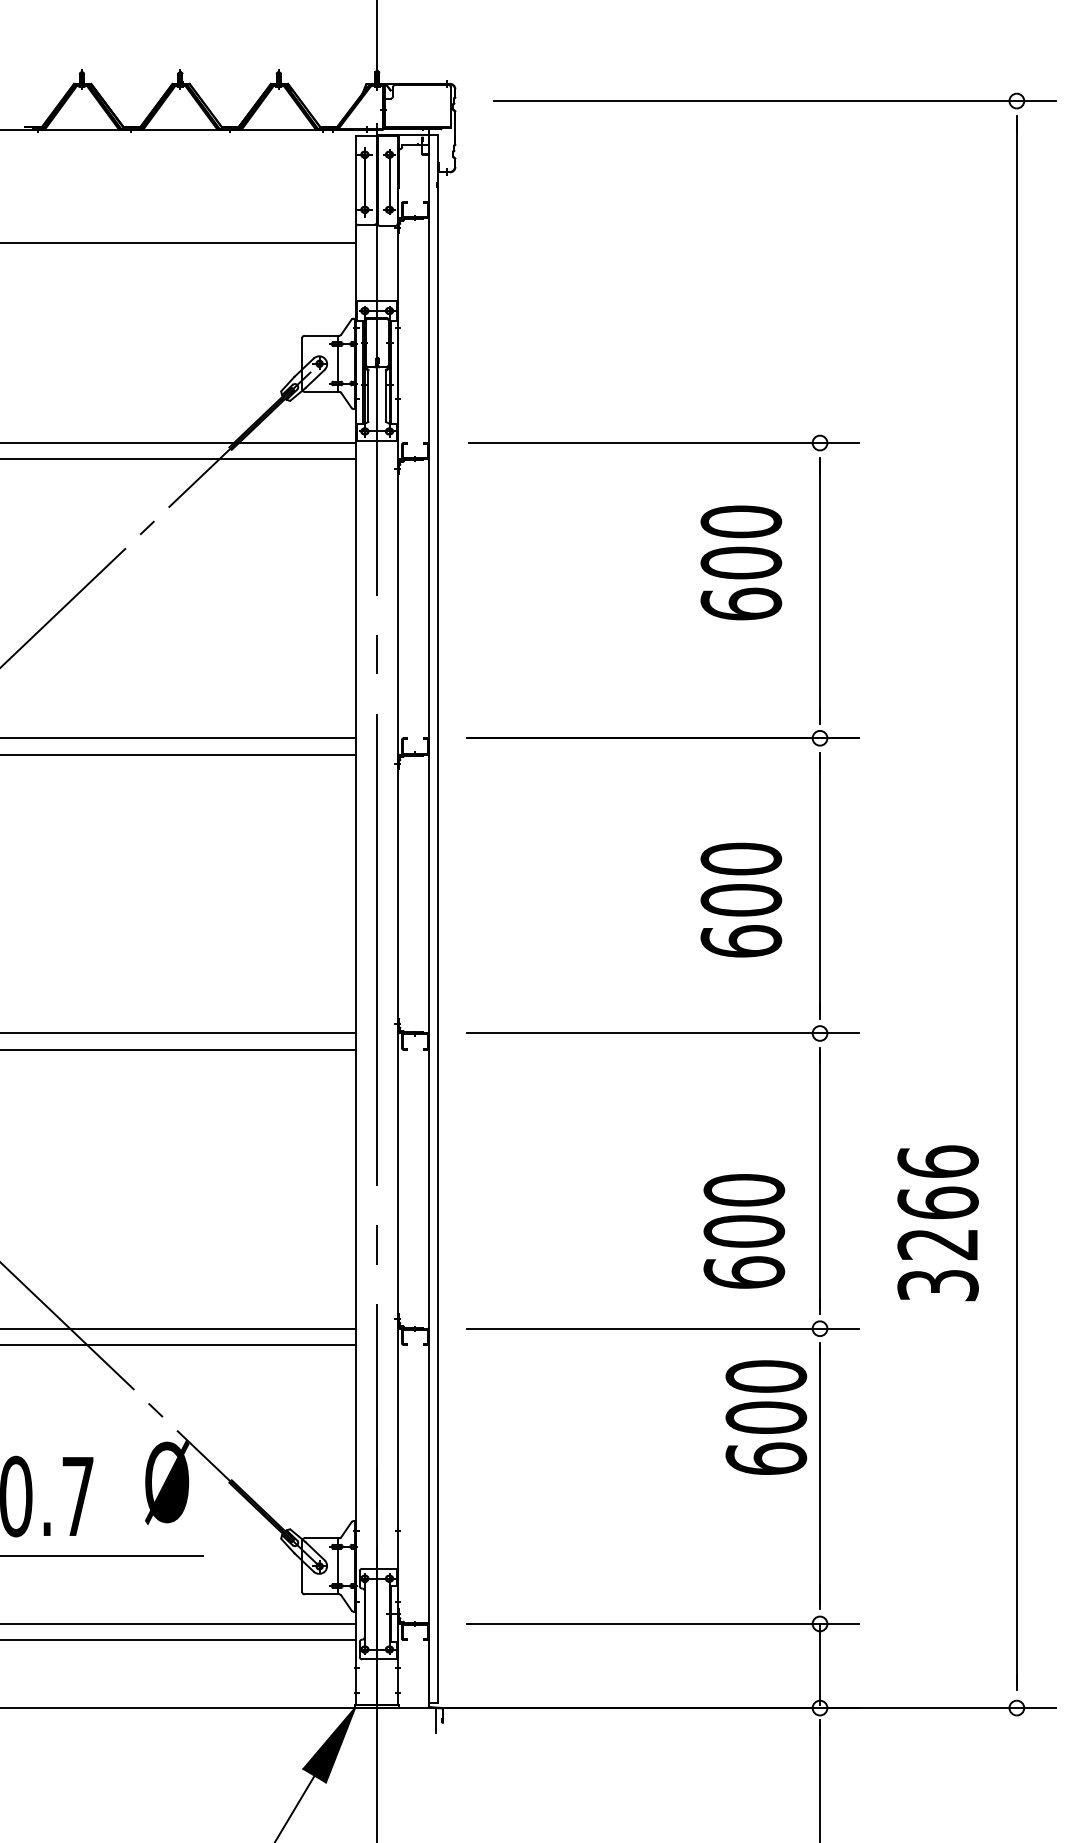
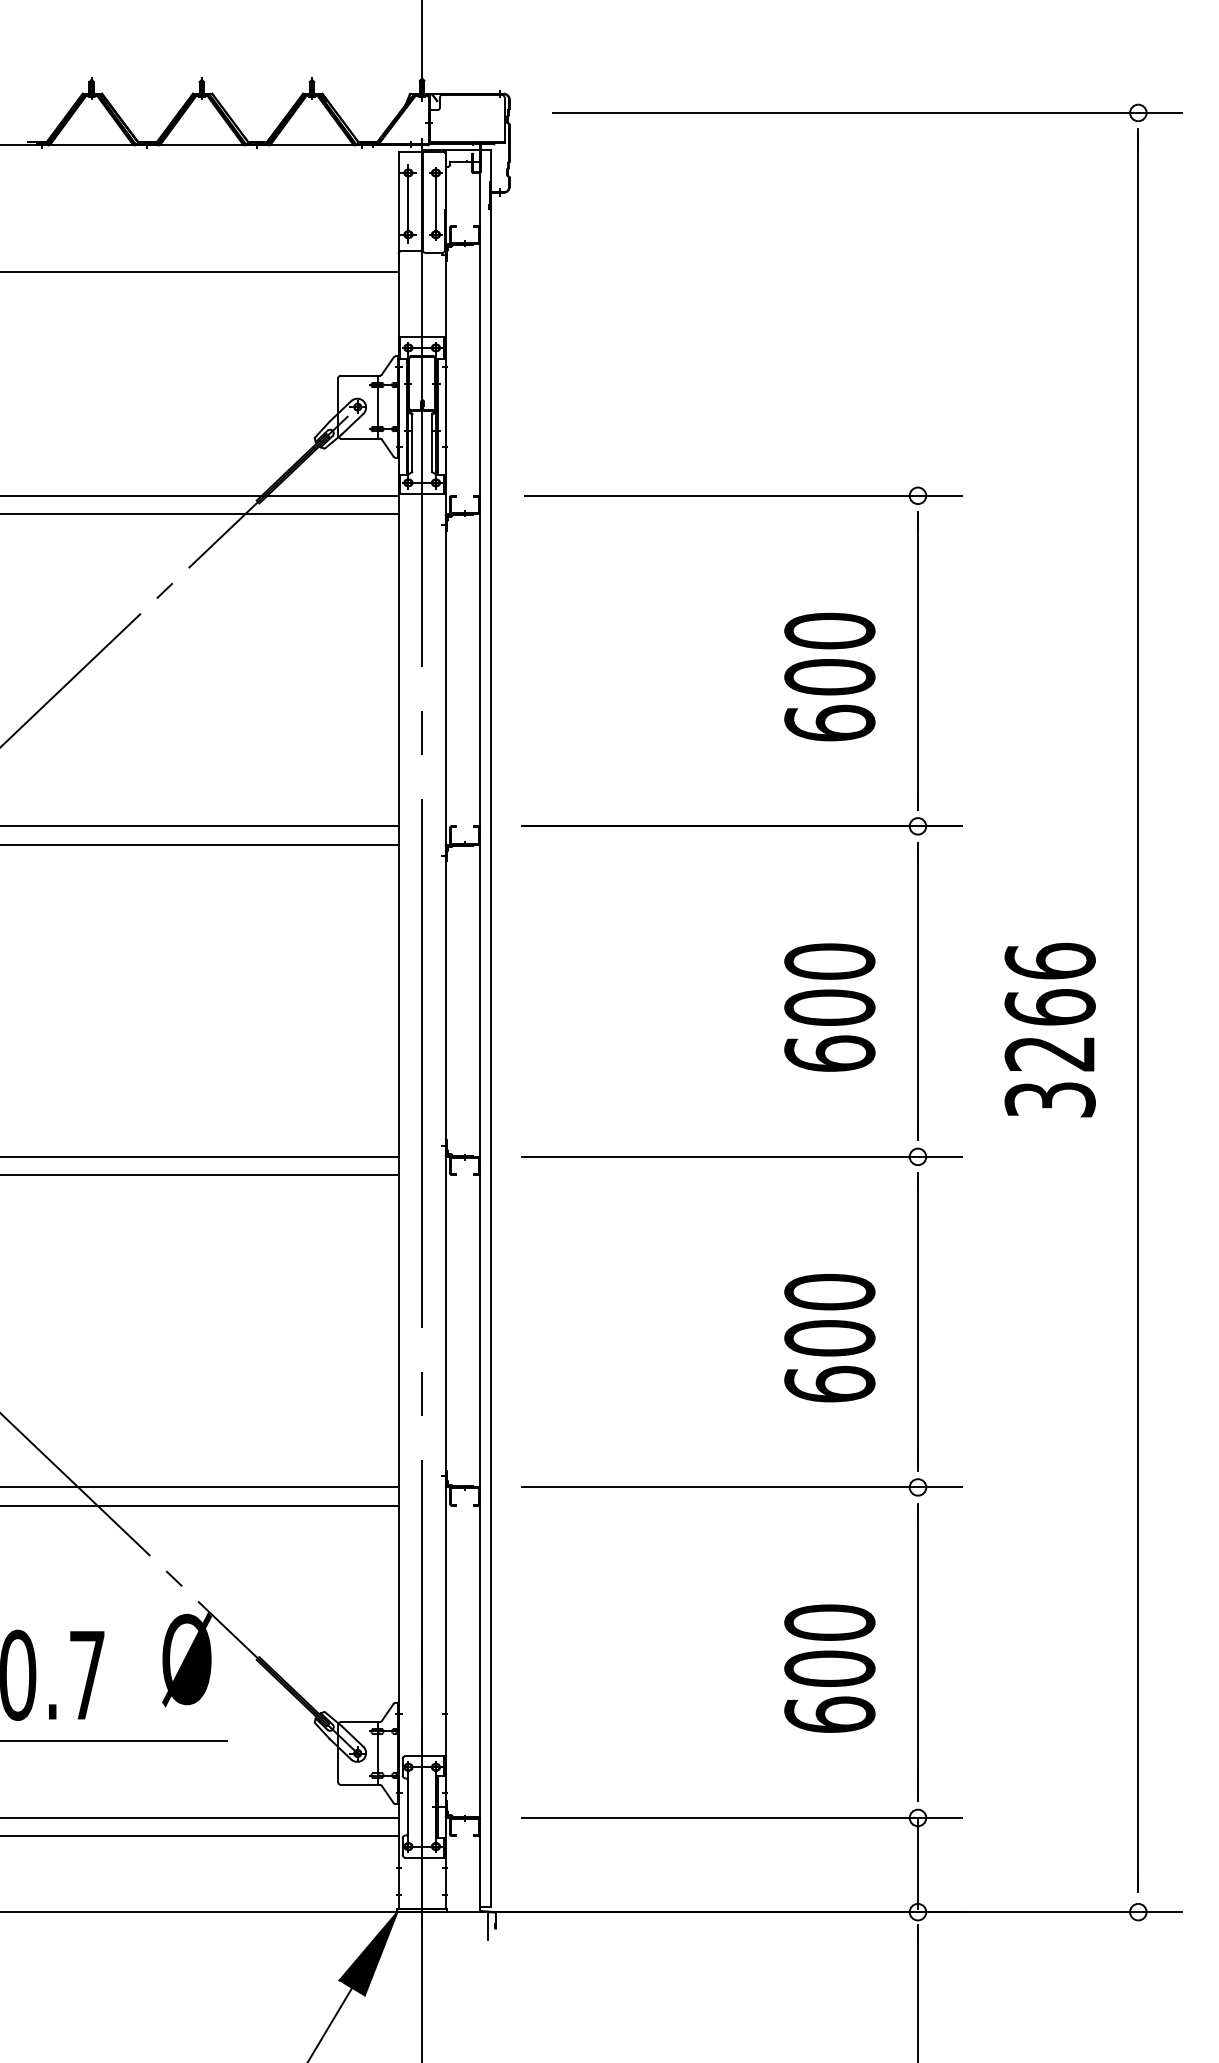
text: (741, 562) -> (830, 676), moved
text: (937, 1223) -> (1049, 1030), moved
text: (744, 1231) -> (830, 1338), moved
text: (766, 1417) -> (830, 1668), moved

